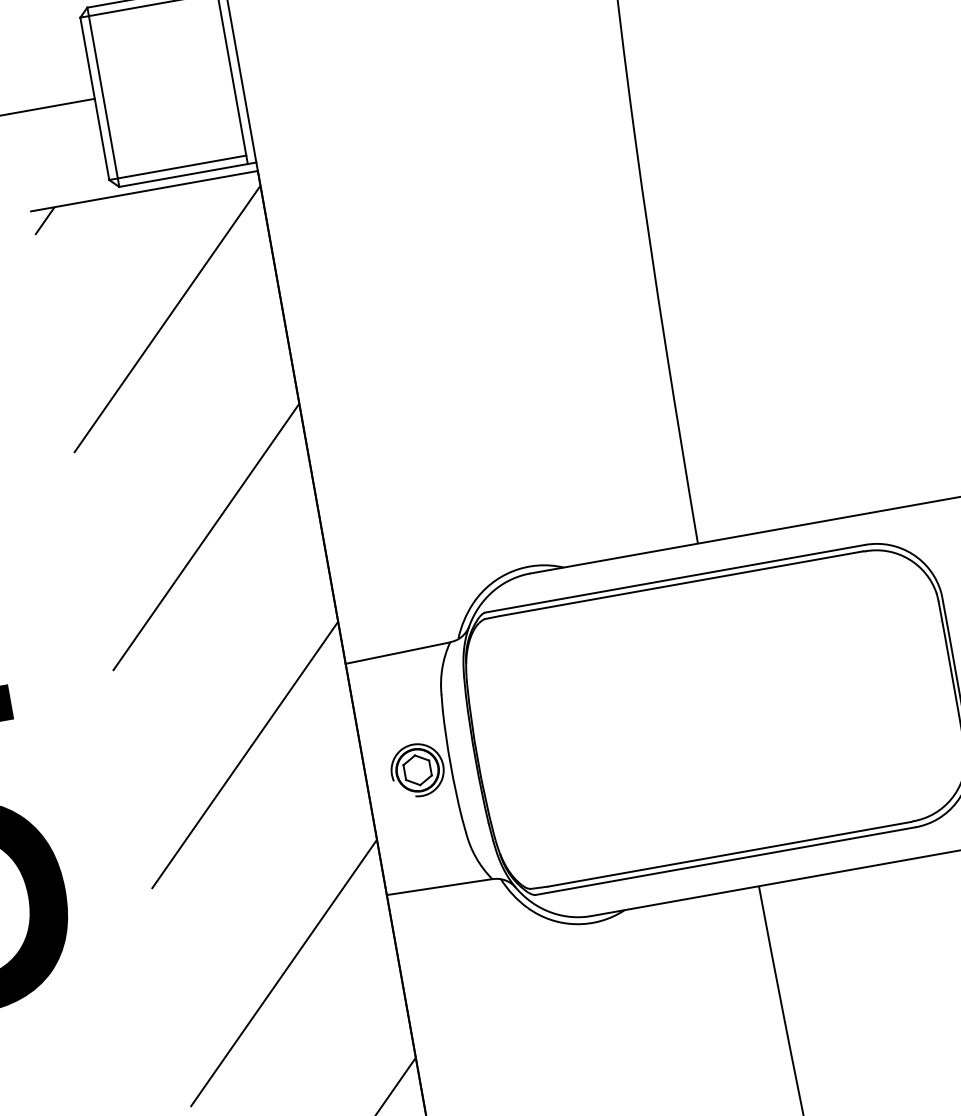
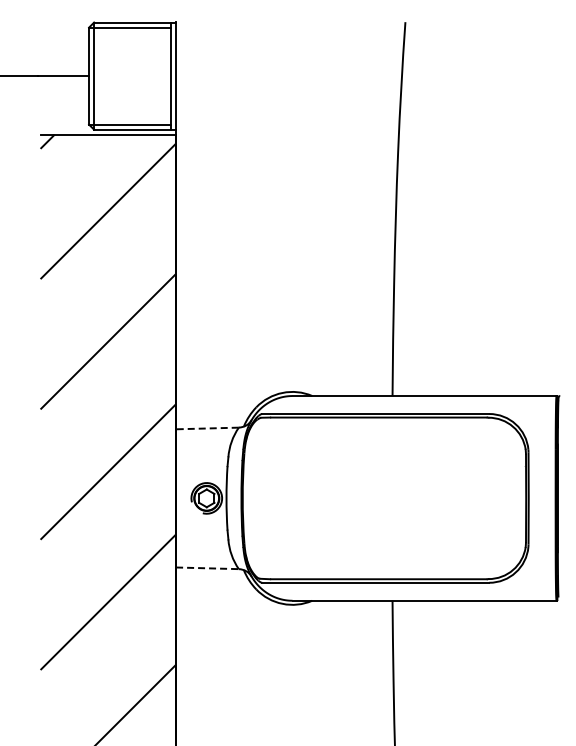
line: (396, 653) -> (206, 428), solid -> dashed
line: (439, 887) -> (207, 568), solid -> dashed

